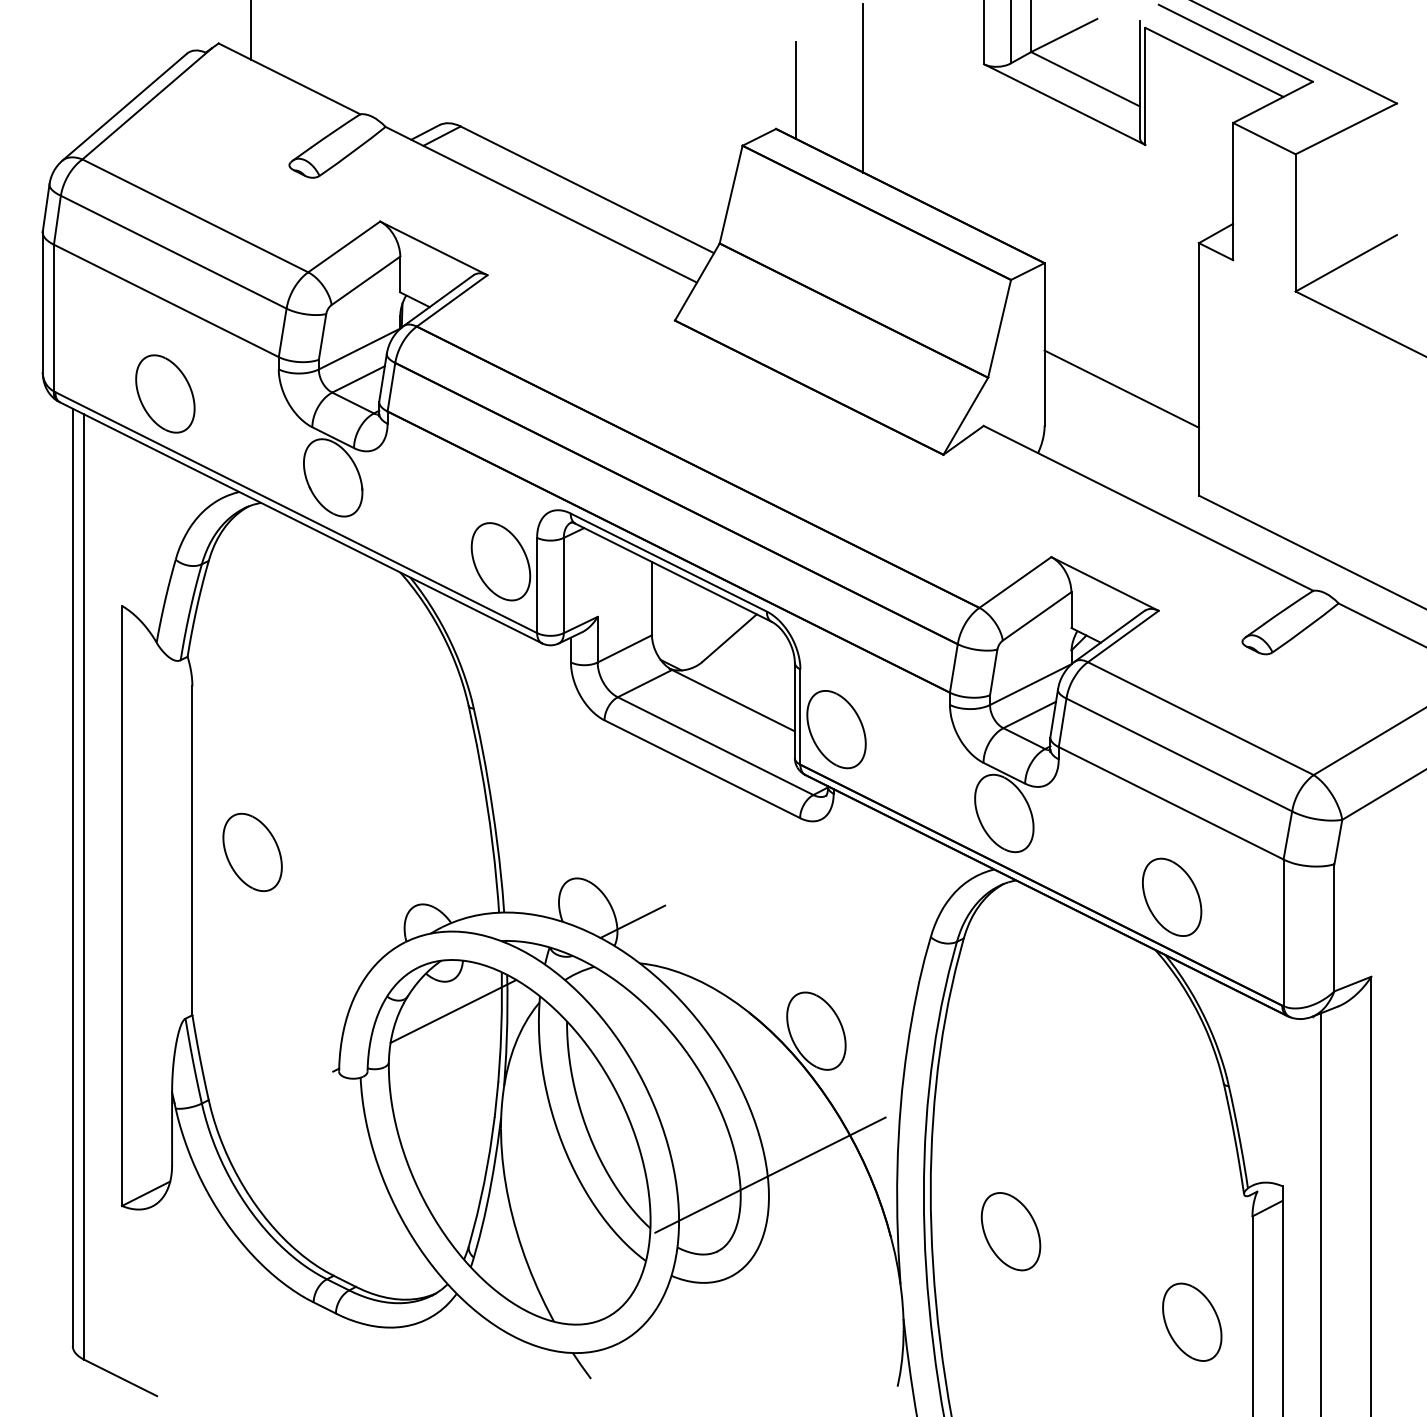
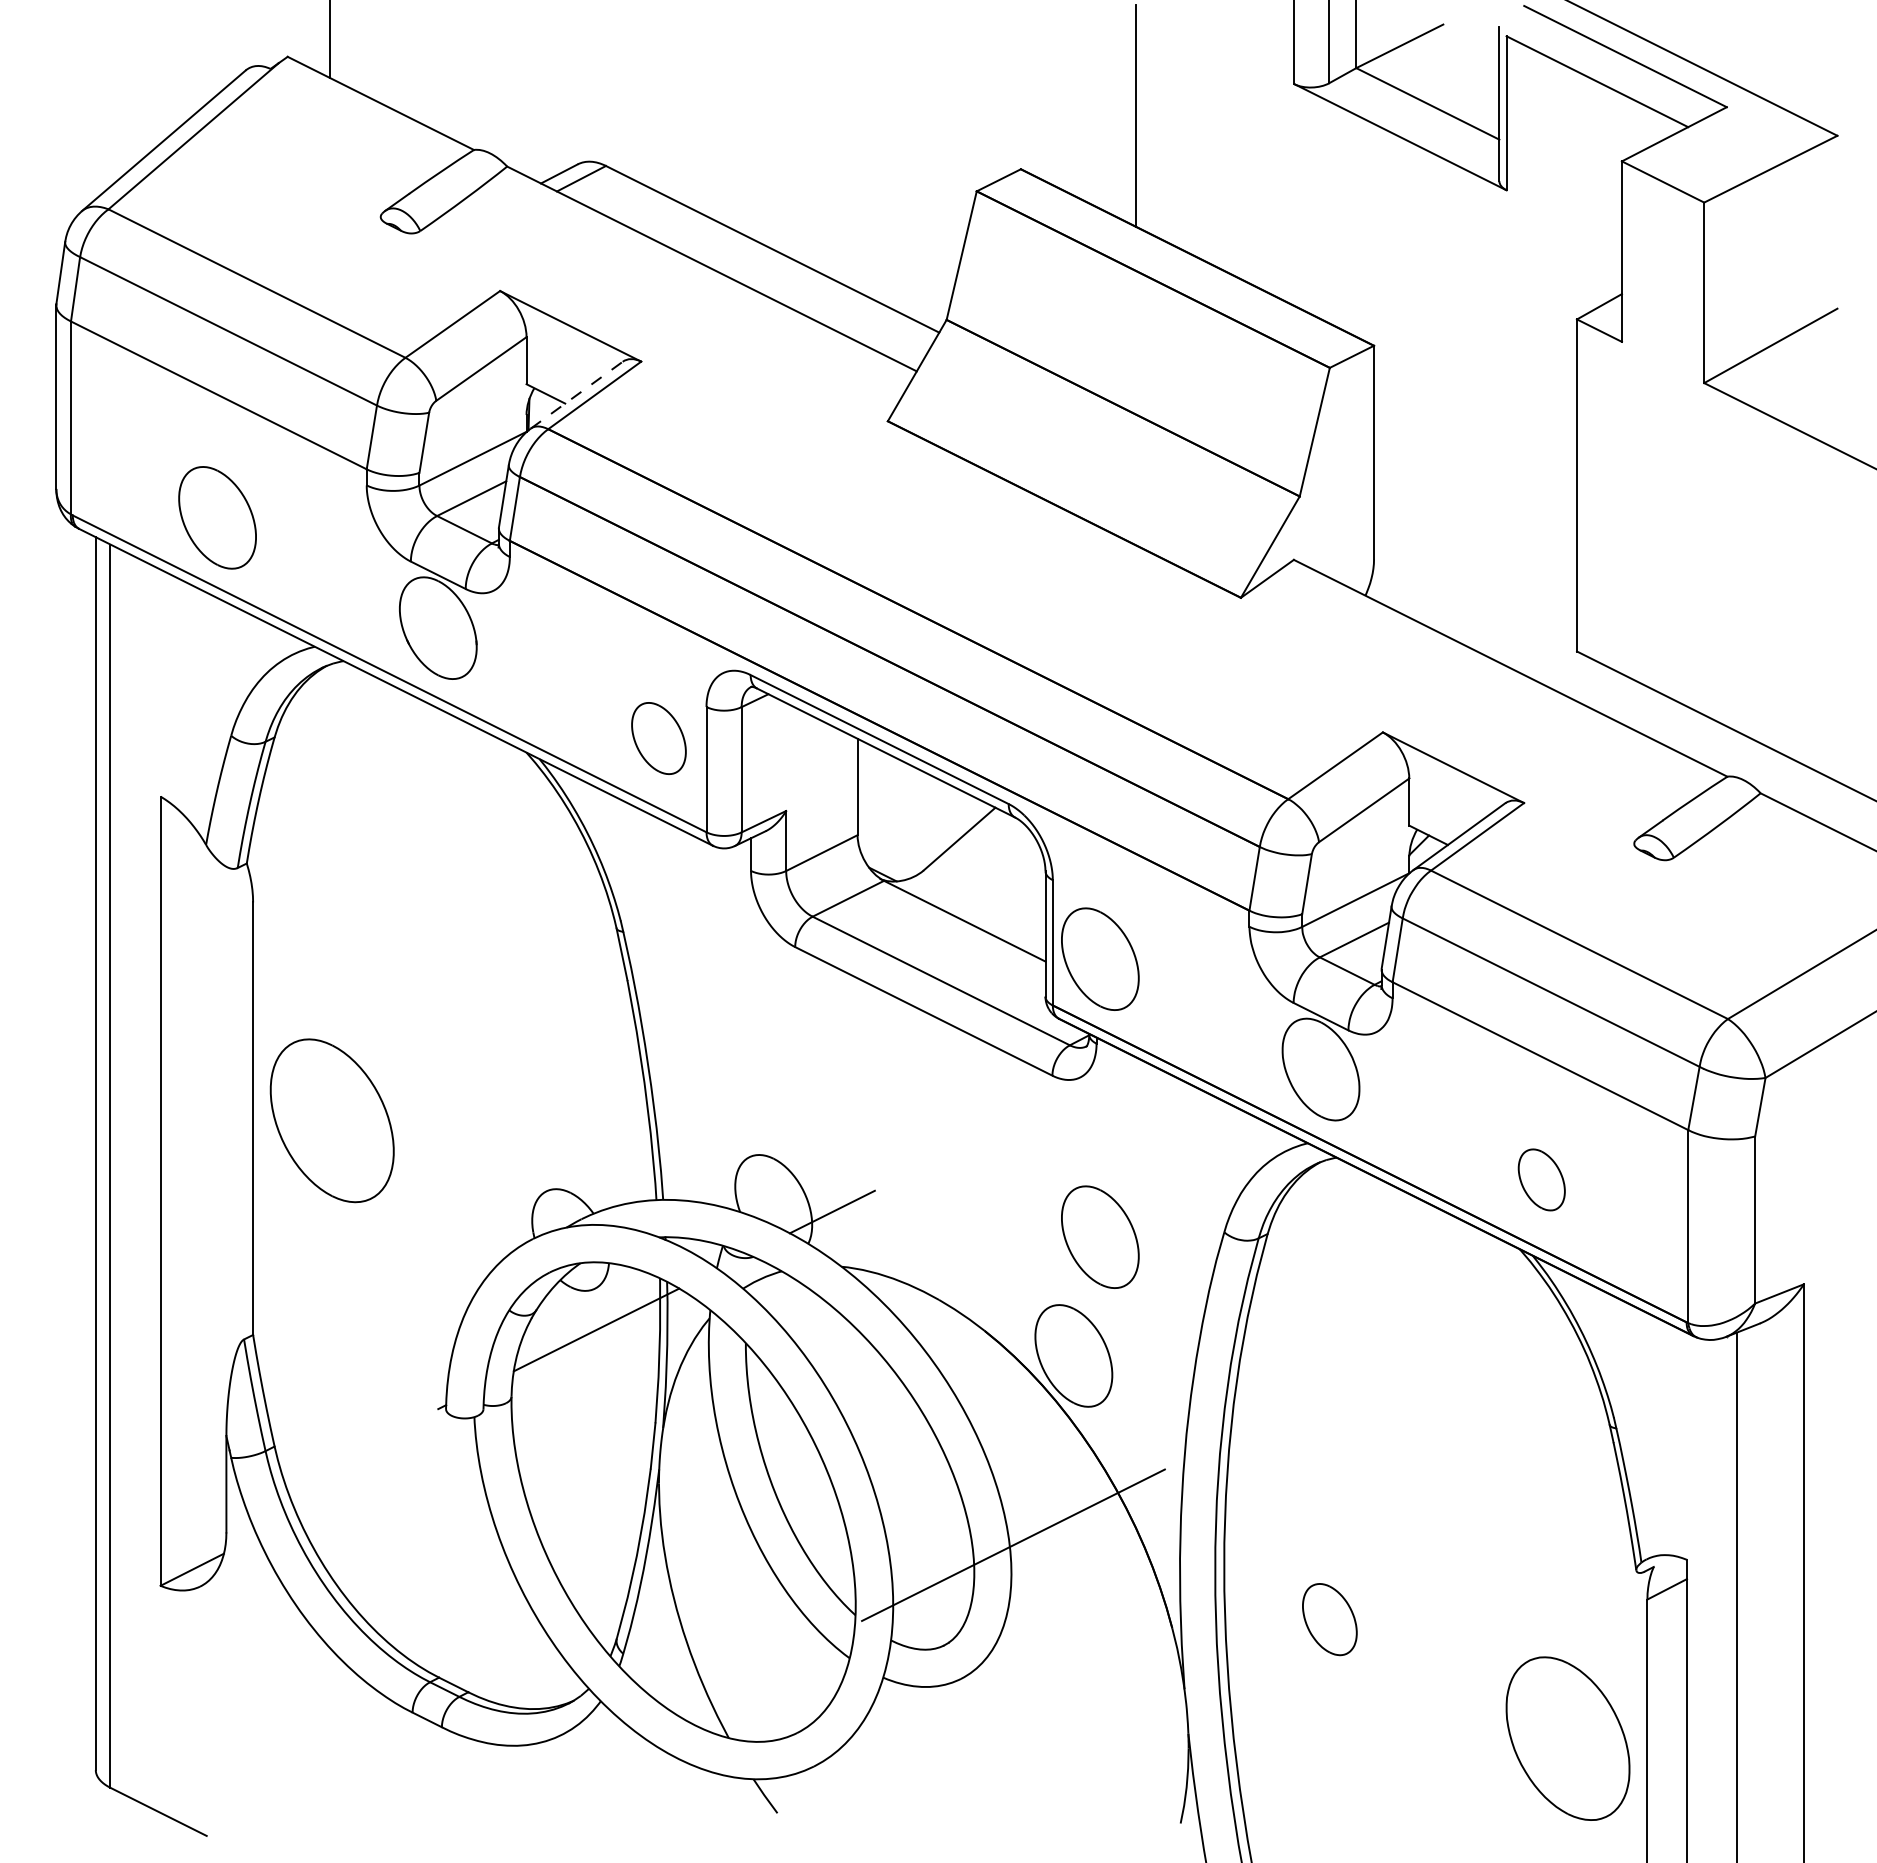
line: (796, 90) -> (1047, 118), removed
line: (438, 300) -> (576, 395), solid -> dashed
line: (1121, 389) -> (1475, 511), removed
part: (500, 561) -> (658, 738), size x0.7
part: (252, 852) -> (332, 1120), size x1.6
part: (1171, 897) -> (1541, 1179), size x0.6
part: (836, 940) -> (1100, 1236), added
part: (1010, 1231) -> (1329, 1619), size x0.7
part: (1192, 1322) -> (1568, 1738), size x1.6

